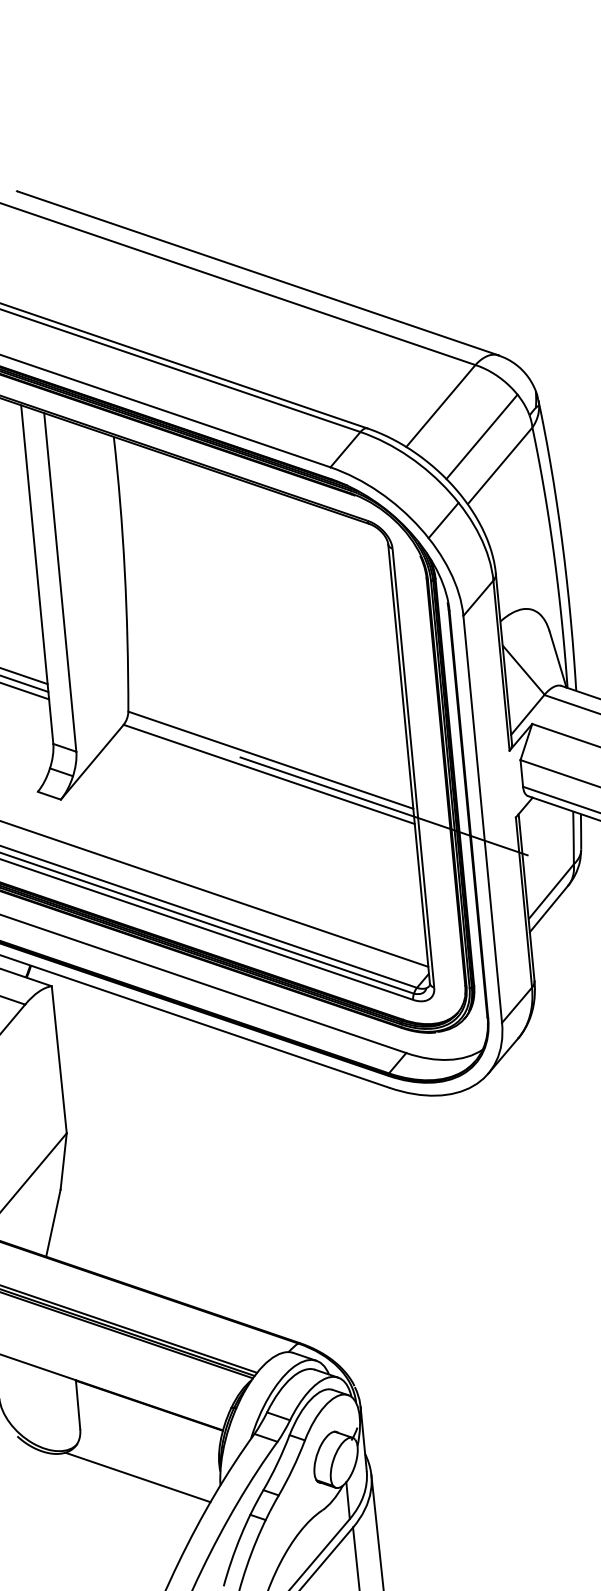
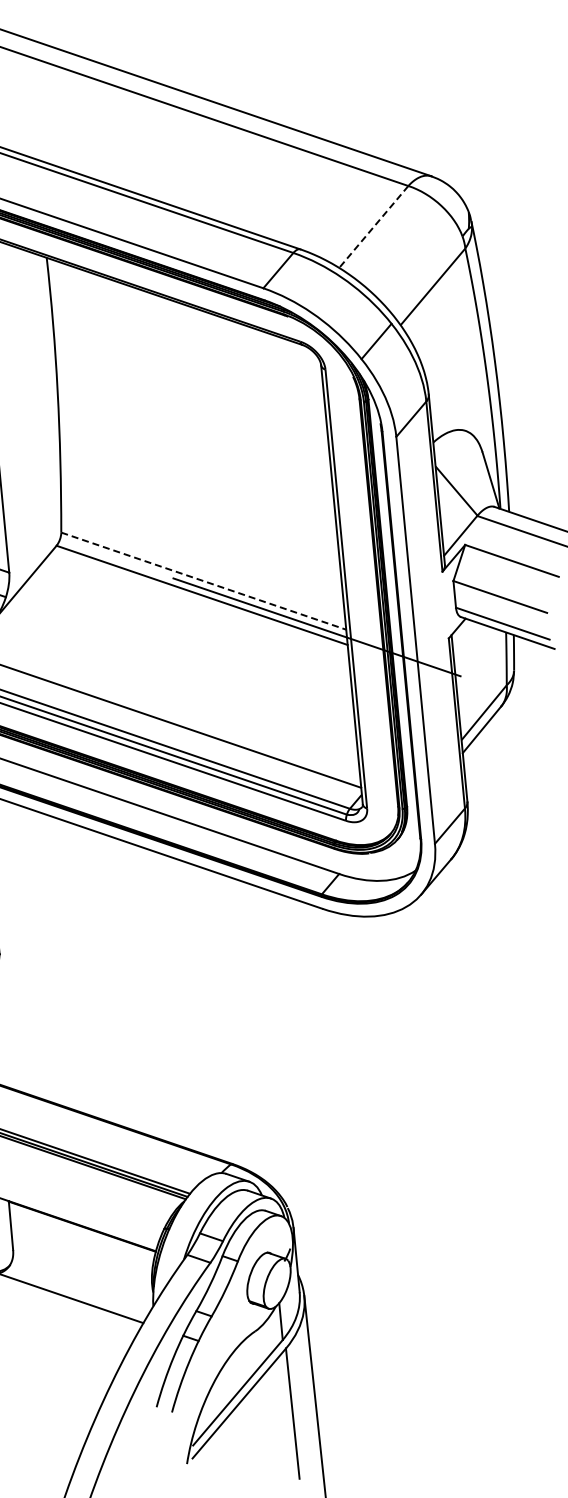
line: (440, 406) -> (373, 227), solid -> dashed
line: (481, 436) -> (414, 257), removed
line: (270, 760) -> (203, 581), solid -> dashed

